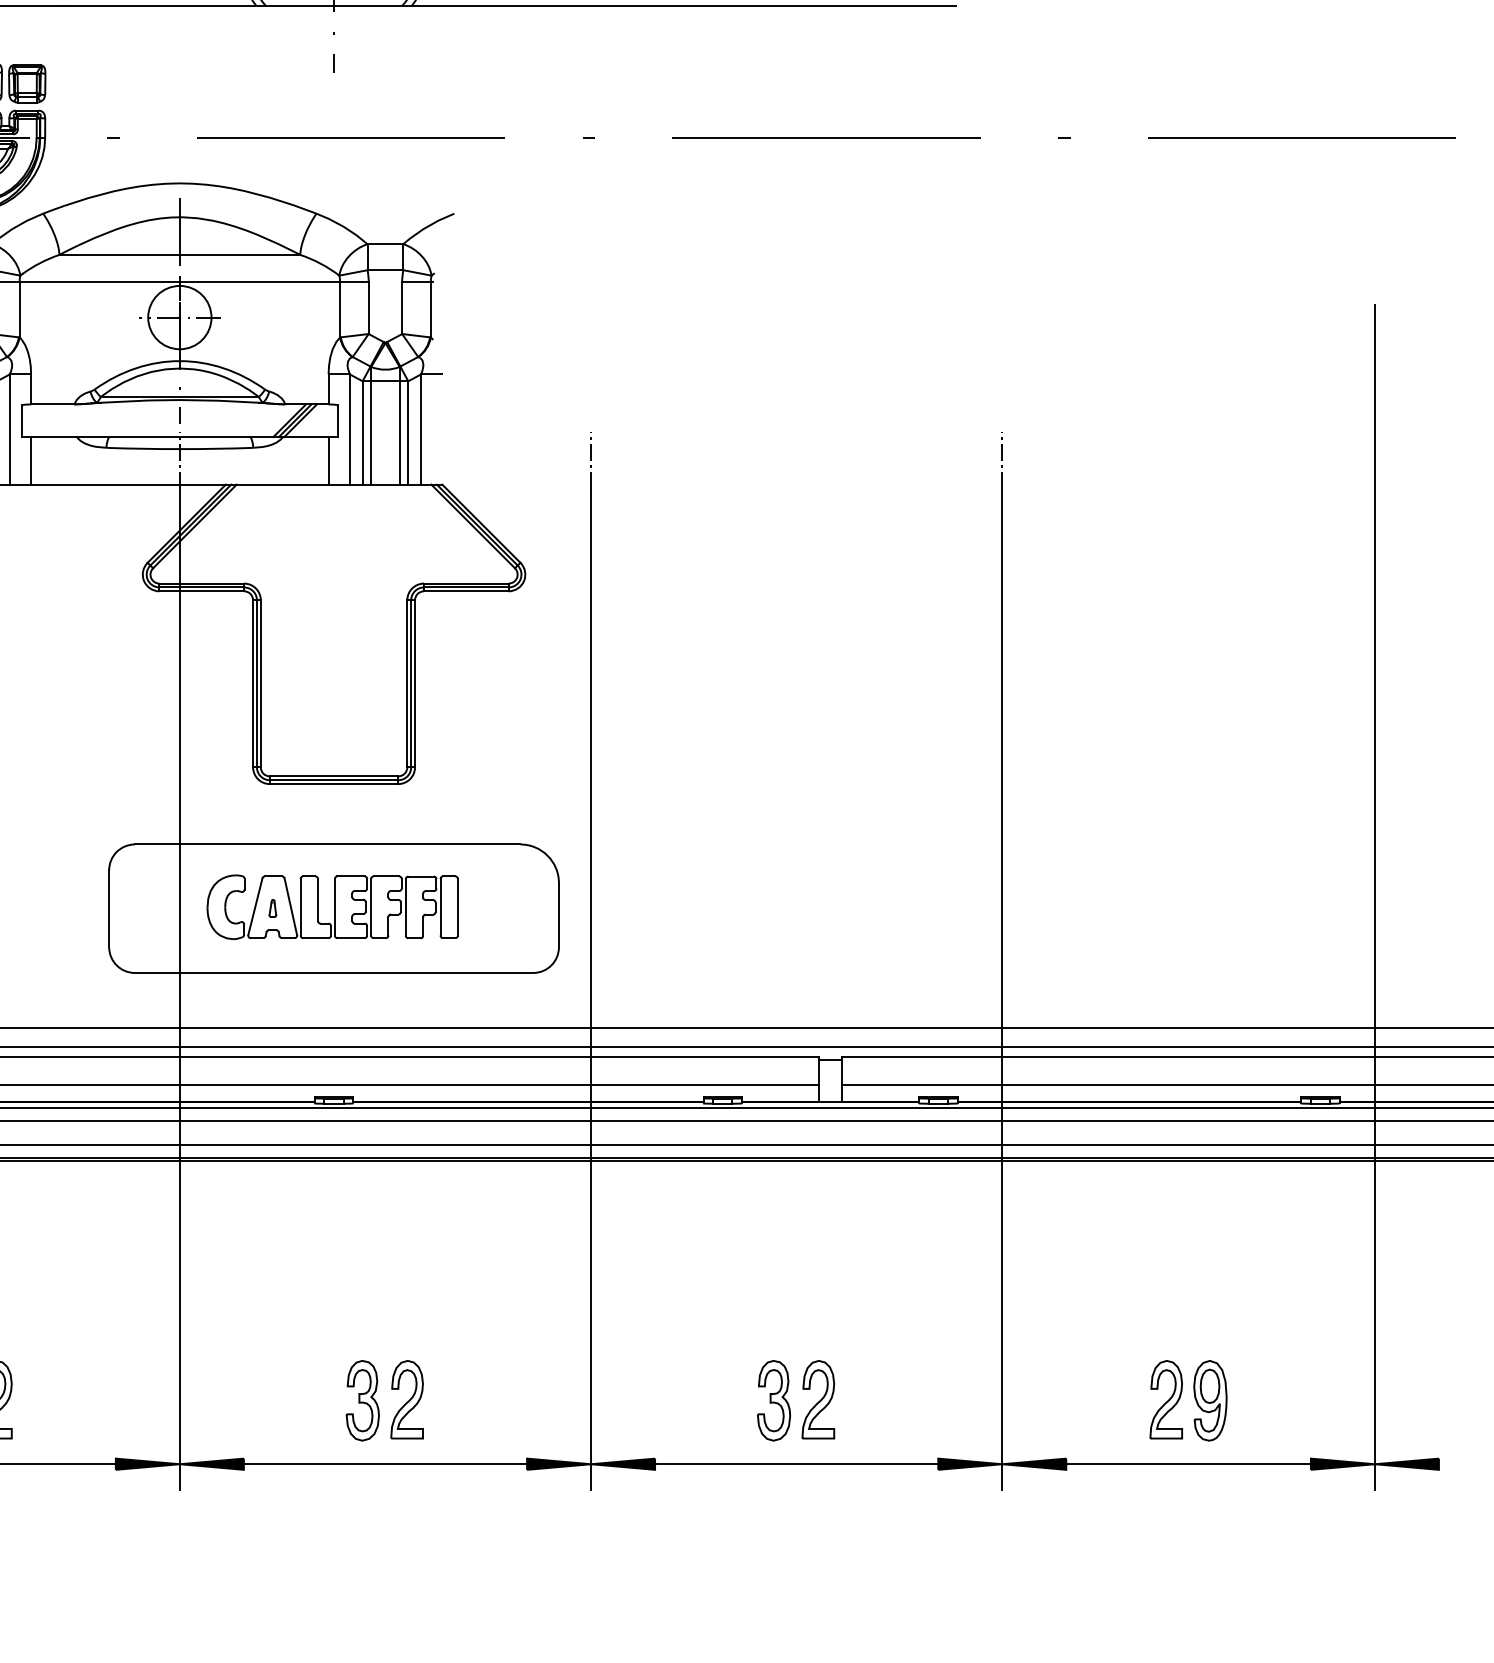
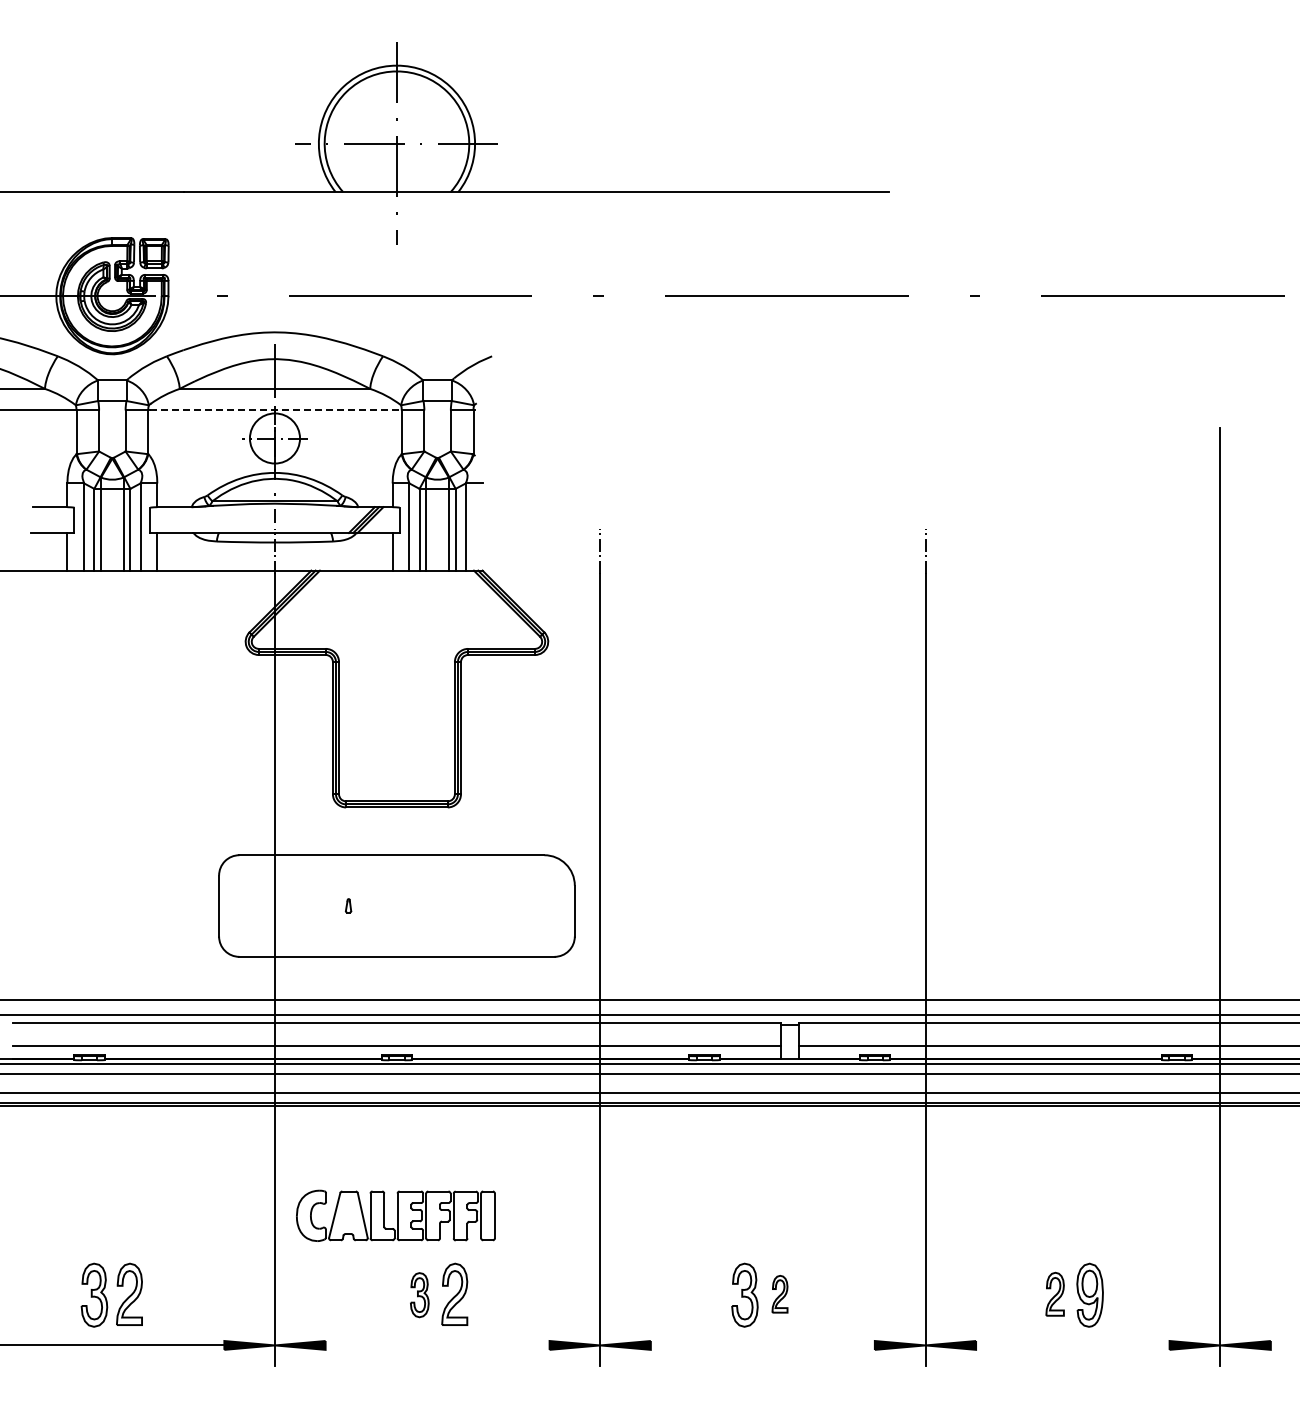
line: (180, 282) -> (275, 410), solid -> dashed
part: (332, 906) -> (395, 1215), moved
part: (817, 1398) -> (779, 1293), size x0.6
part: (1165, 1398) -> (1054, 1293), size x0.7
part: (362, 1399) -> (419, 1294), size x0.7
line: (385, 1464) -> (437, 1345), removed
line: (796, 1464) -> (762, 1345), removed
line: (1188, 1464) -> (1072, 1345), removed

